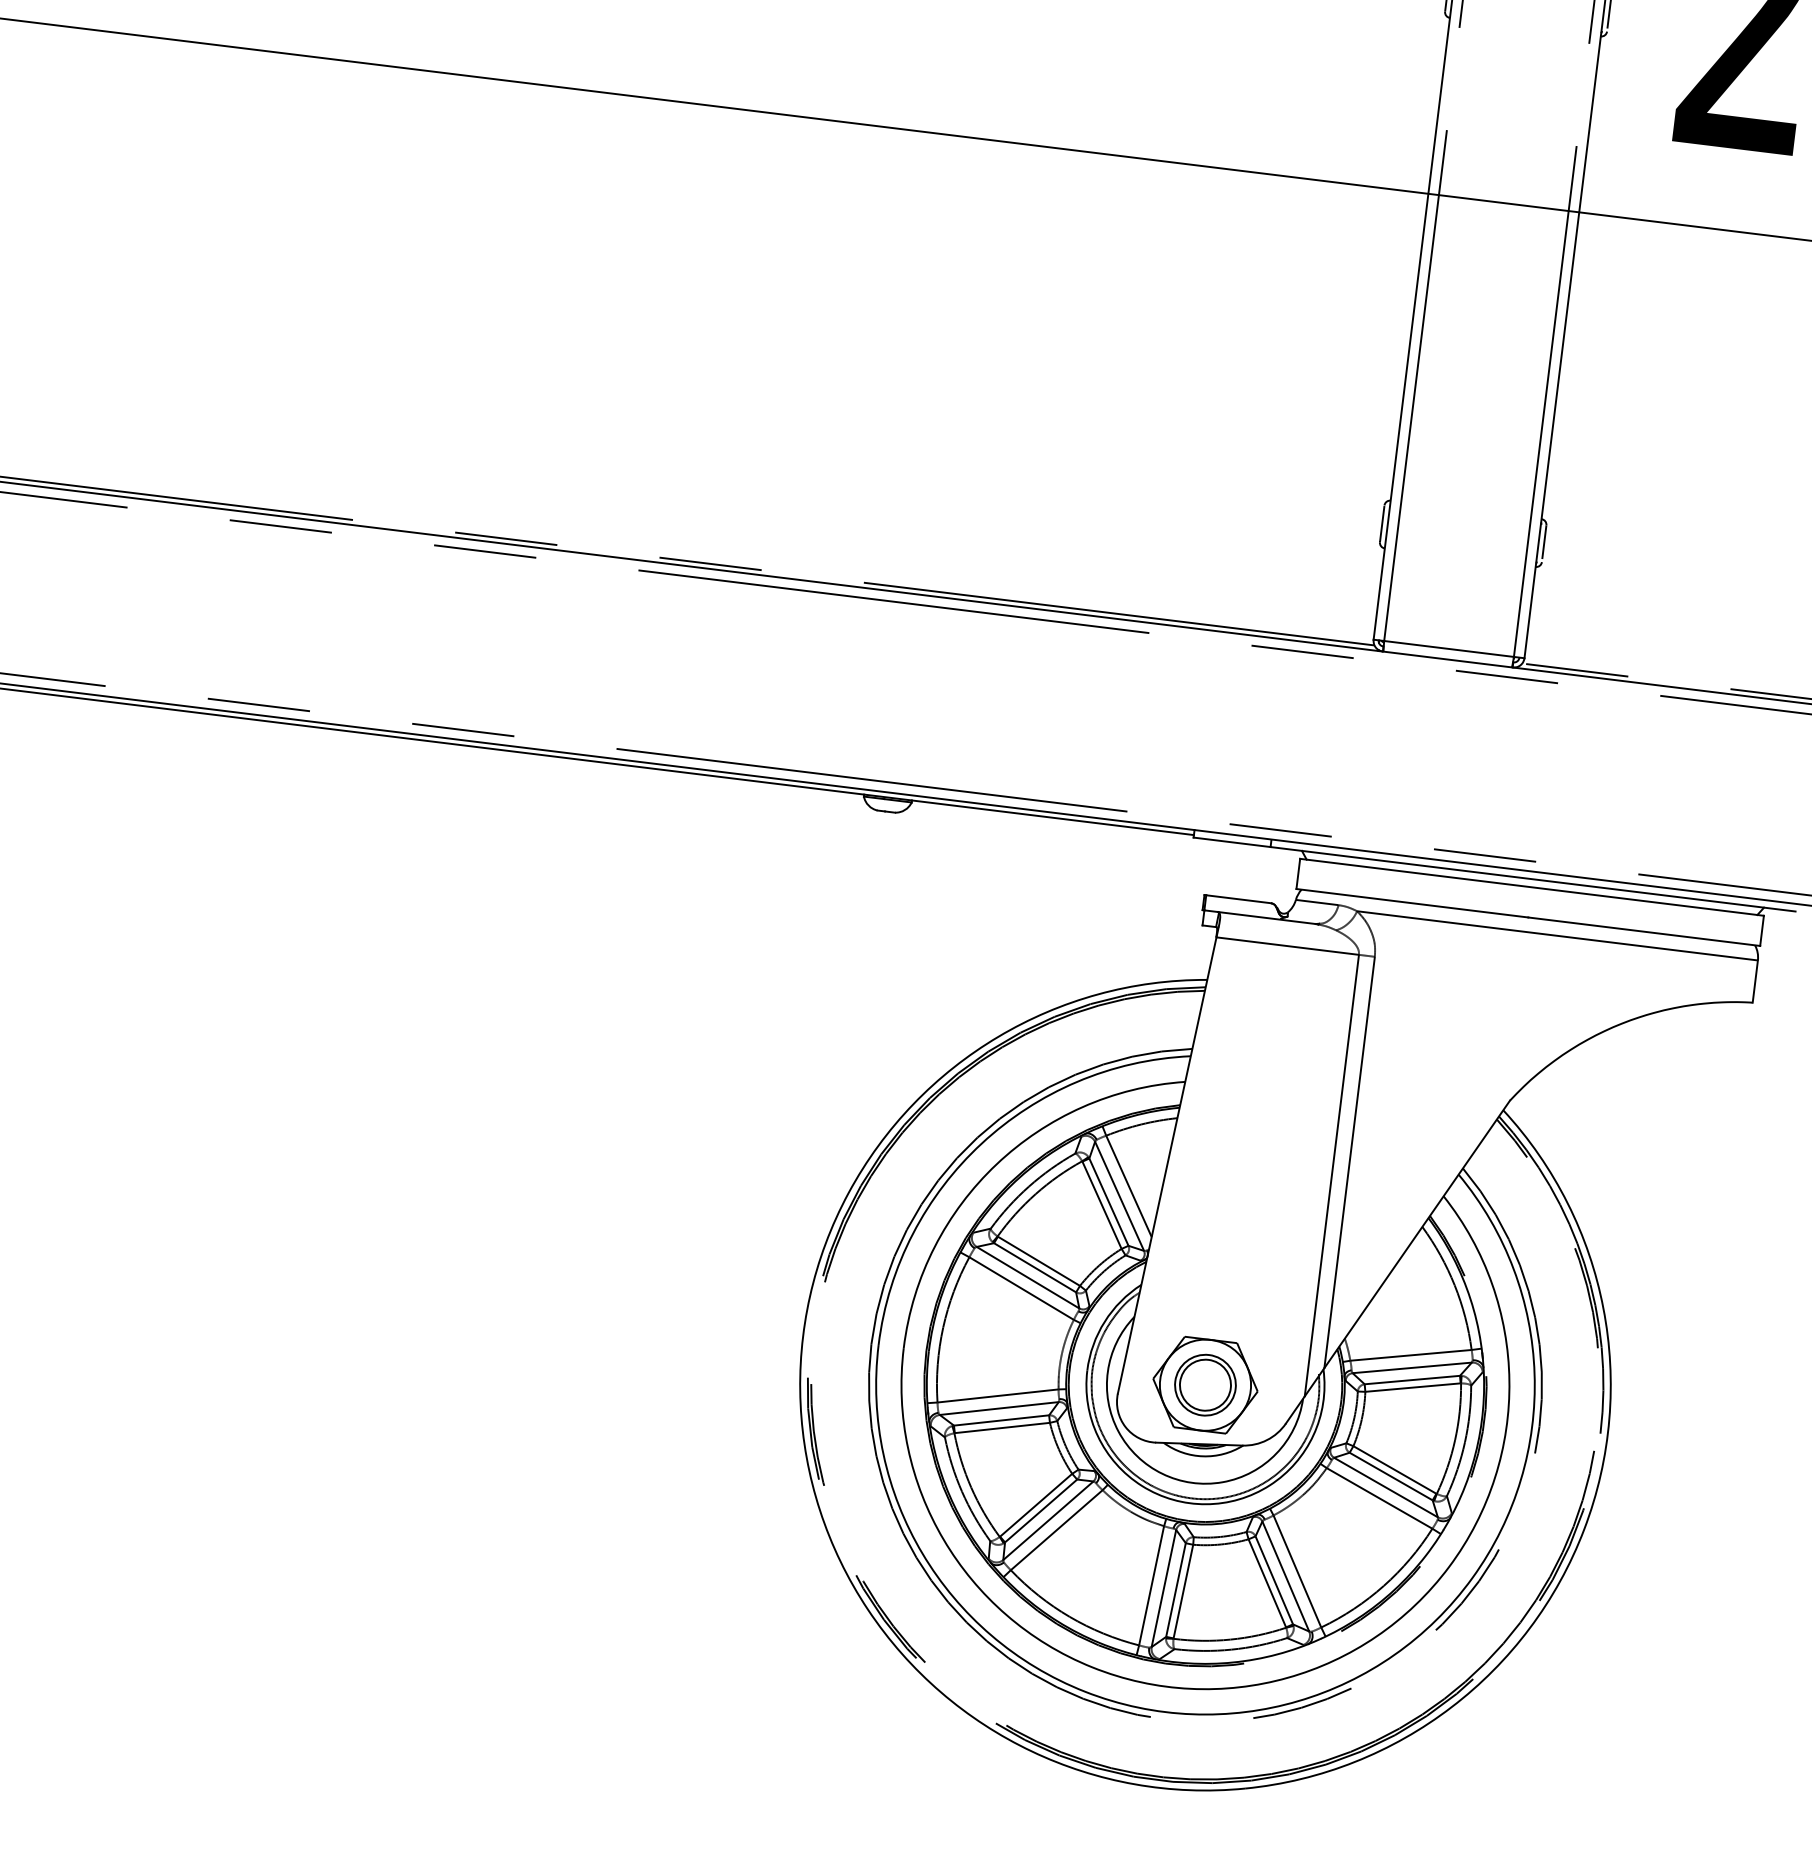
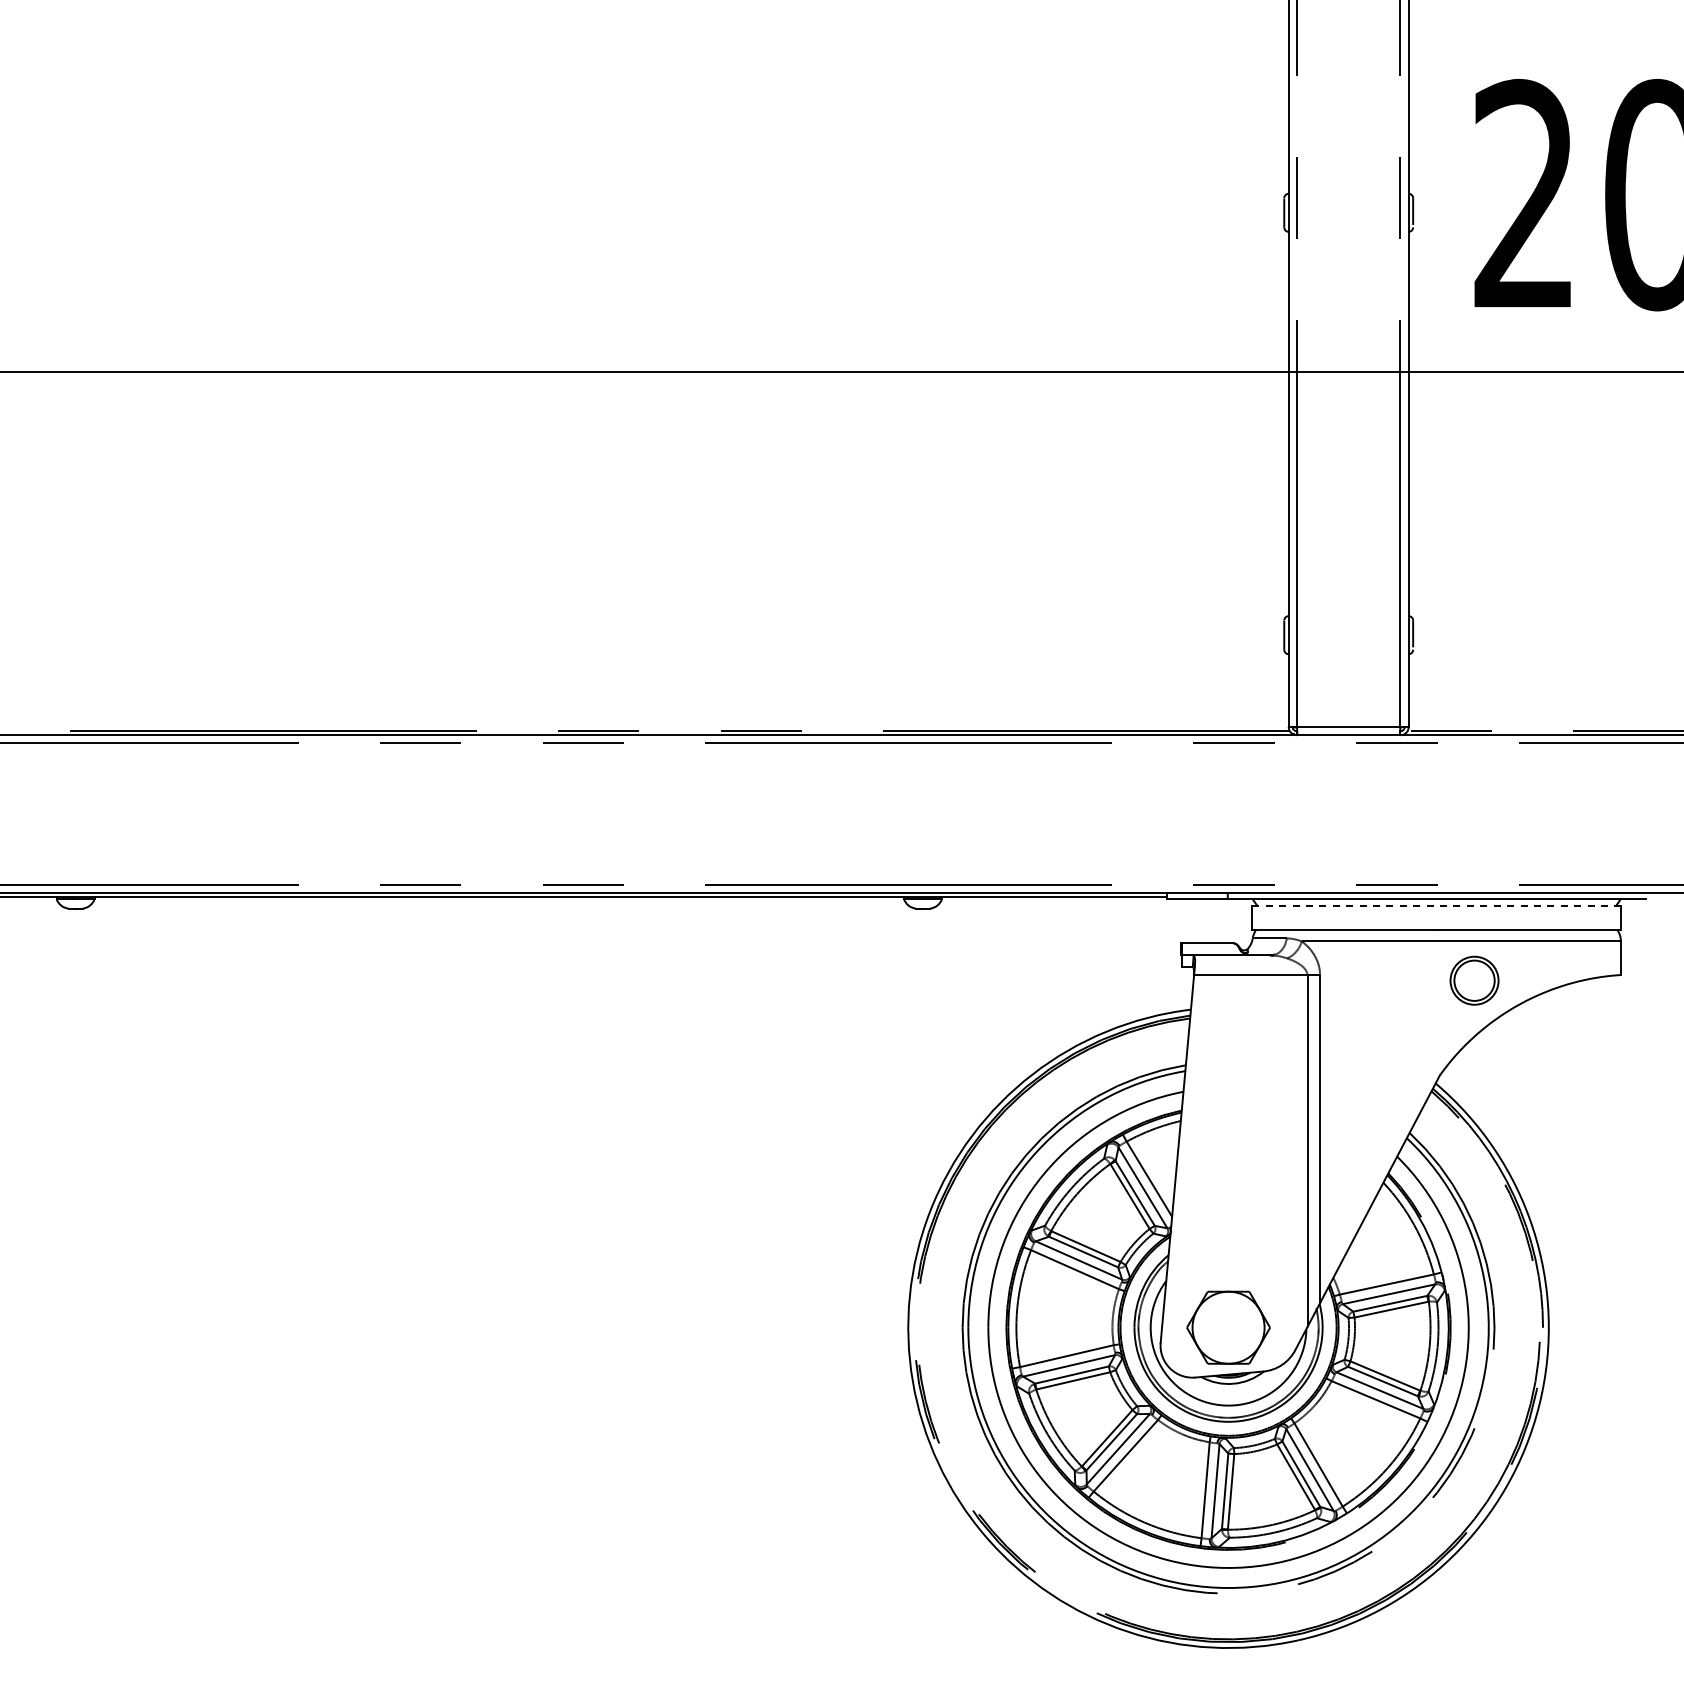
line: (1531, 886) -> (1436, 905), solid -> dashed
part: (1205, 1384) -> (1474, 980), moved

